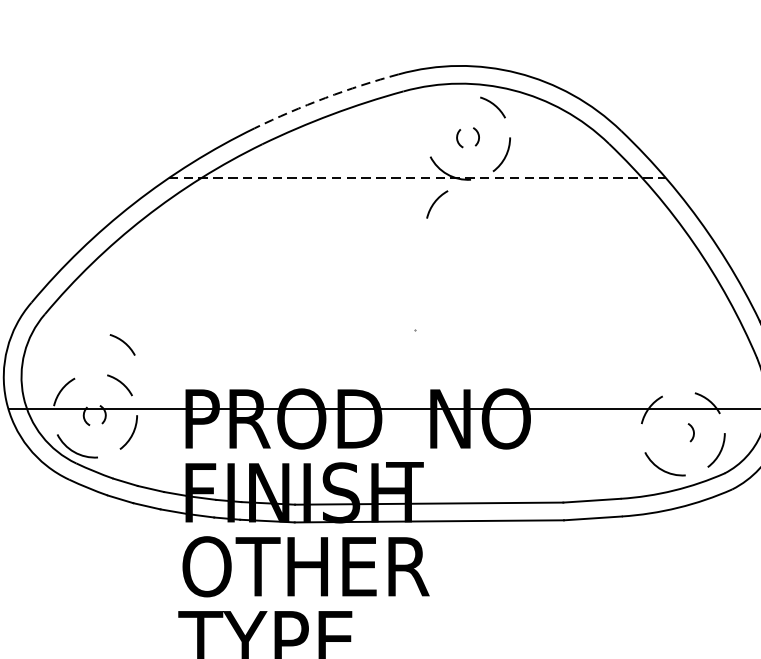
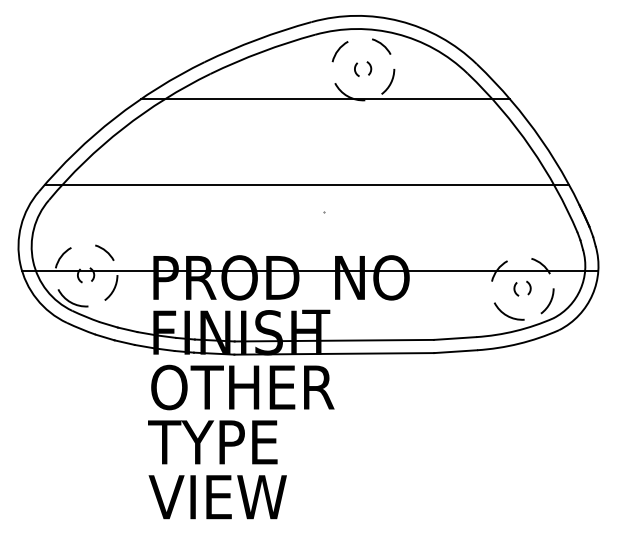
arc: (325, 97) -> (257, 39), dashed -> solid
line: (417, 178) -> (325, 99), dashed -> solid
arc: (436, 202) -> (339, 50), moved
line: (391, 293) -> (306, 184), added
arc: (122, 343) -> (106, 221), removed
arc: (673, 434) -> (515, 289), added

